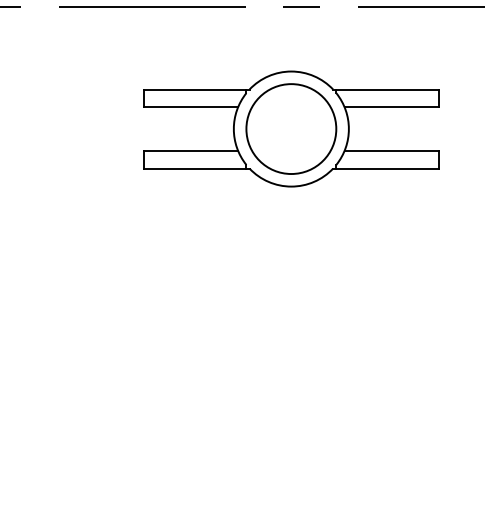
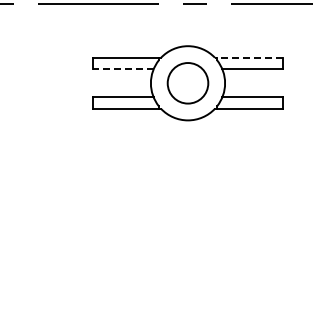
line: (385, 89) -> (248, 57), solid -> dashed
line: (189, 107) -> (122, 69), solid -> dashed
circle: (292, 129) -> (188, 83), size x0.7

